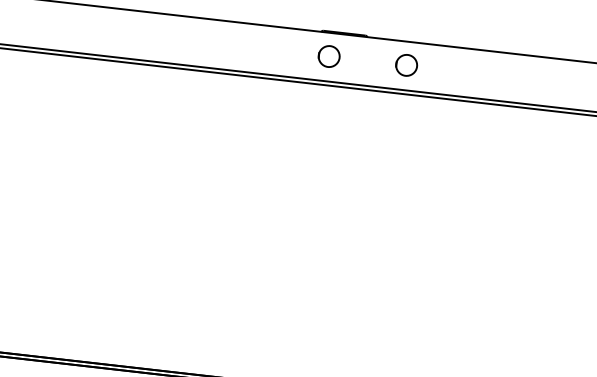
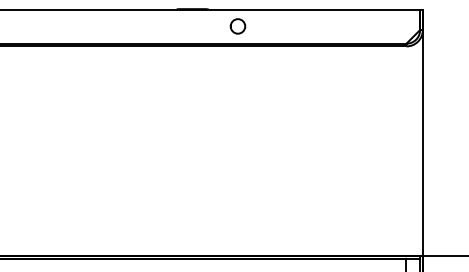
part: (328, 56) -> (183, 26), removed

